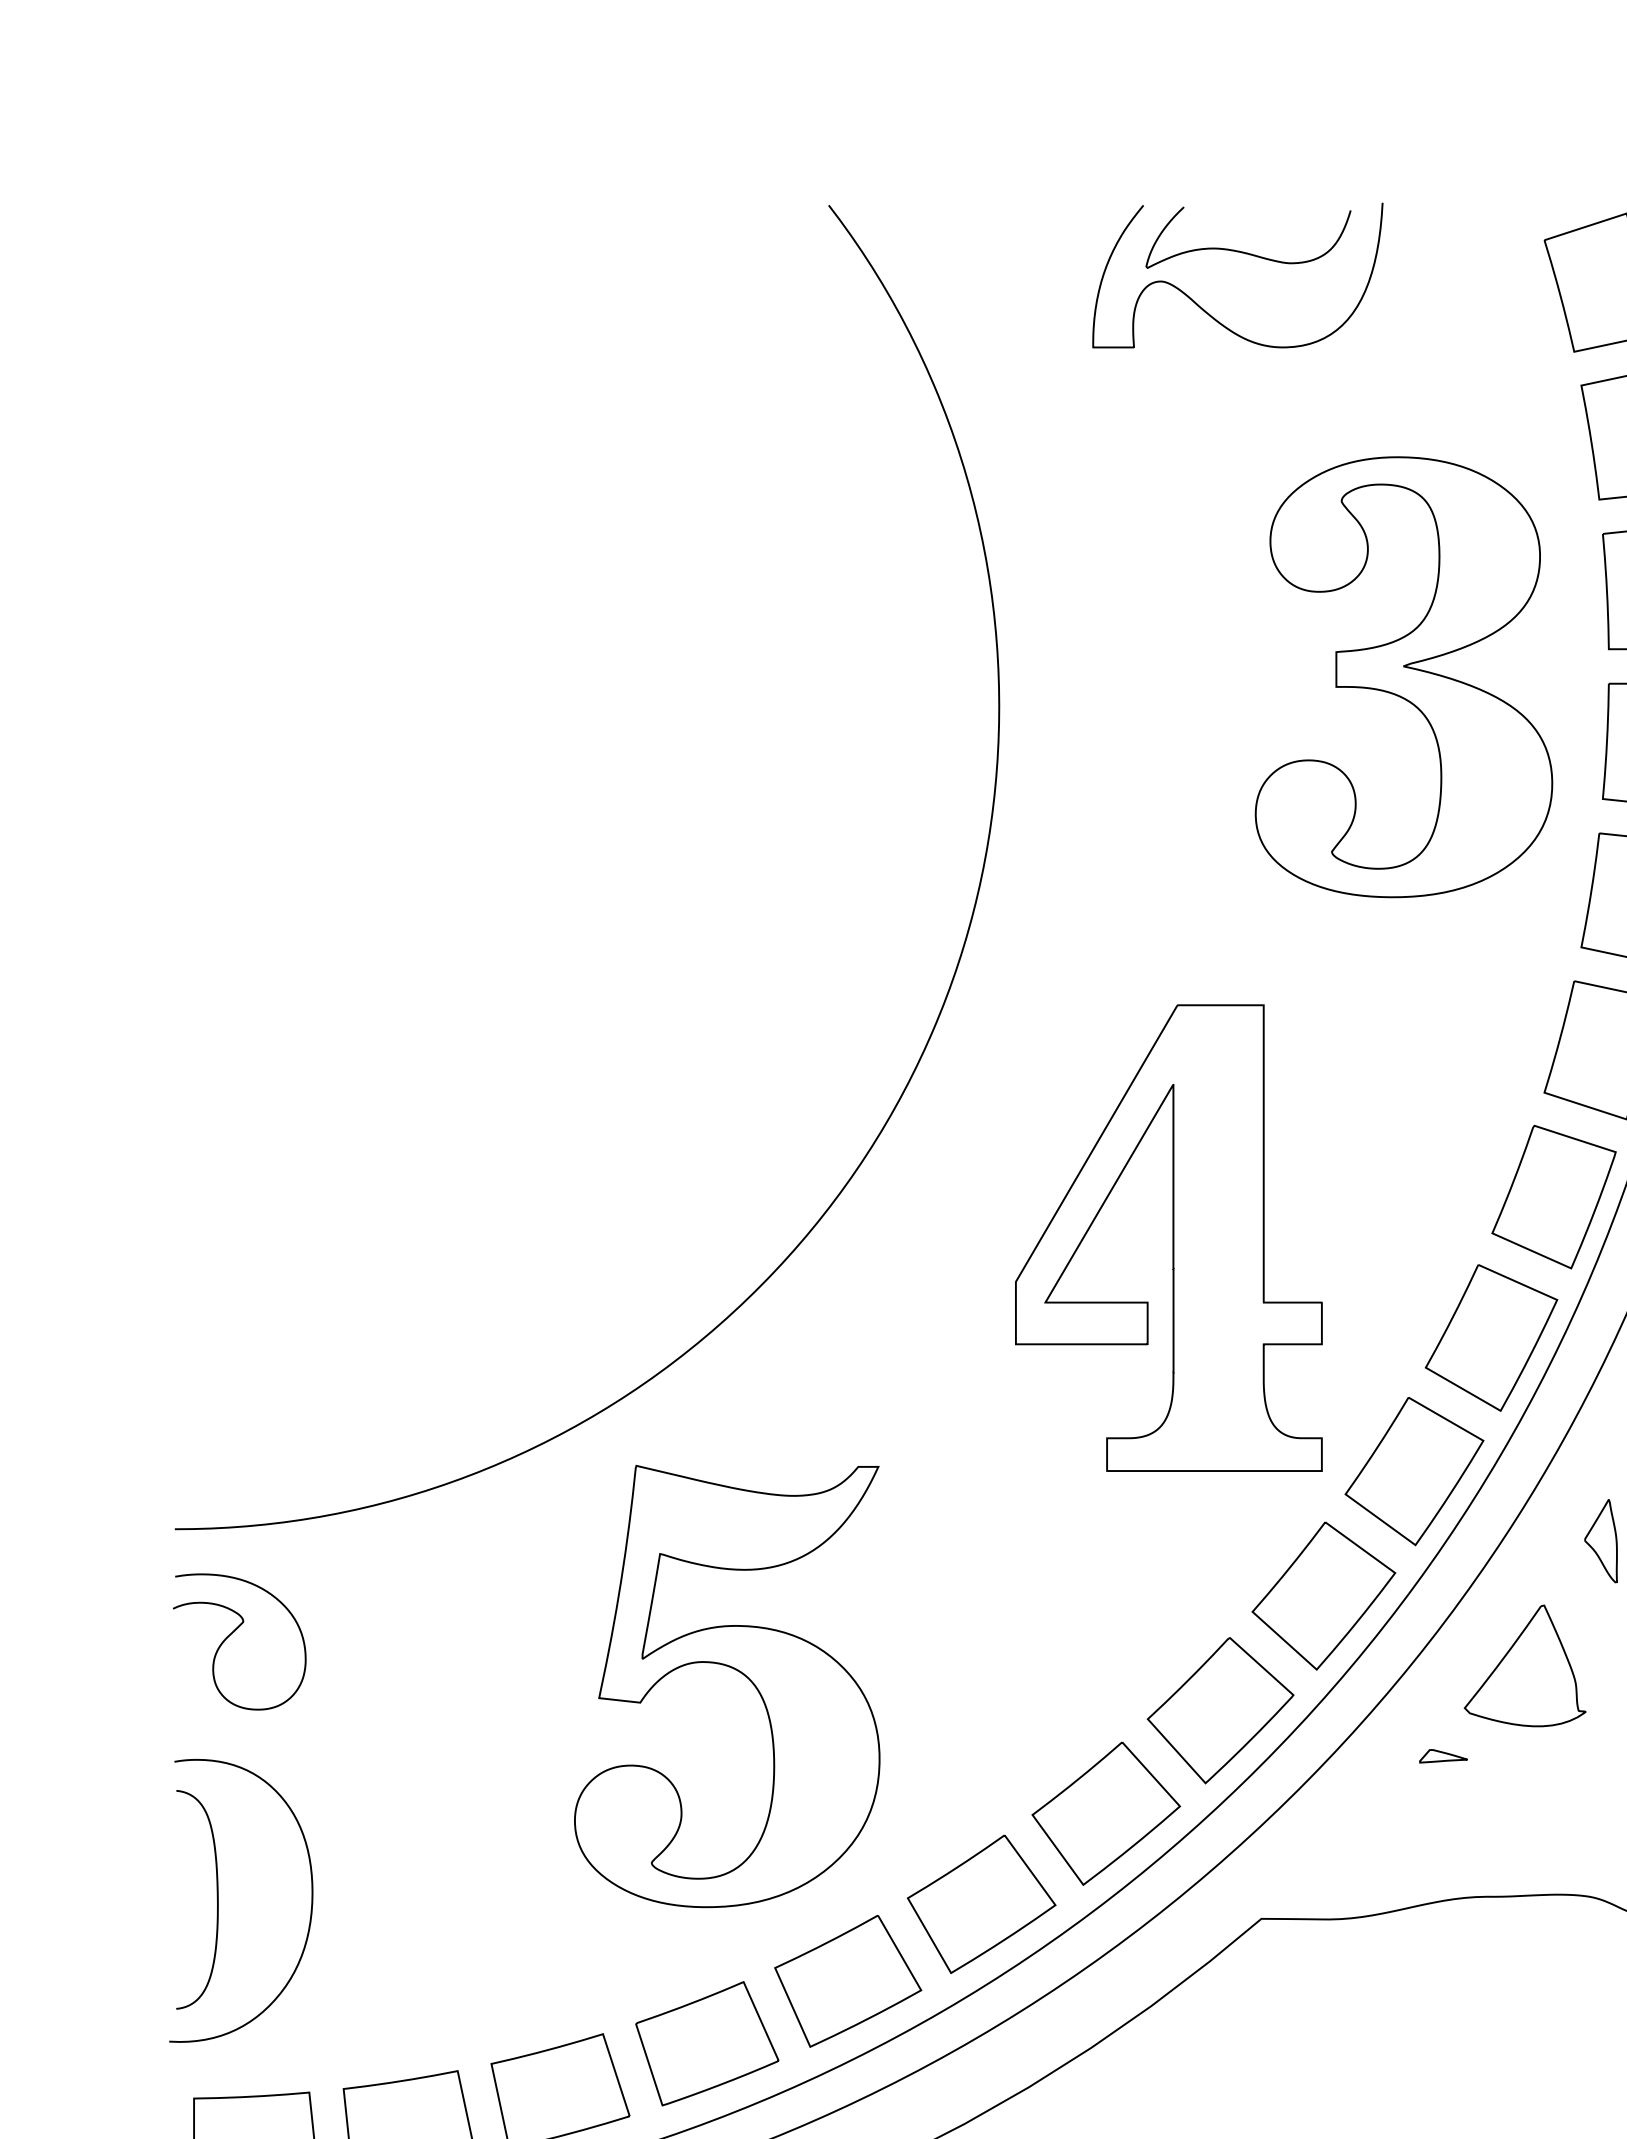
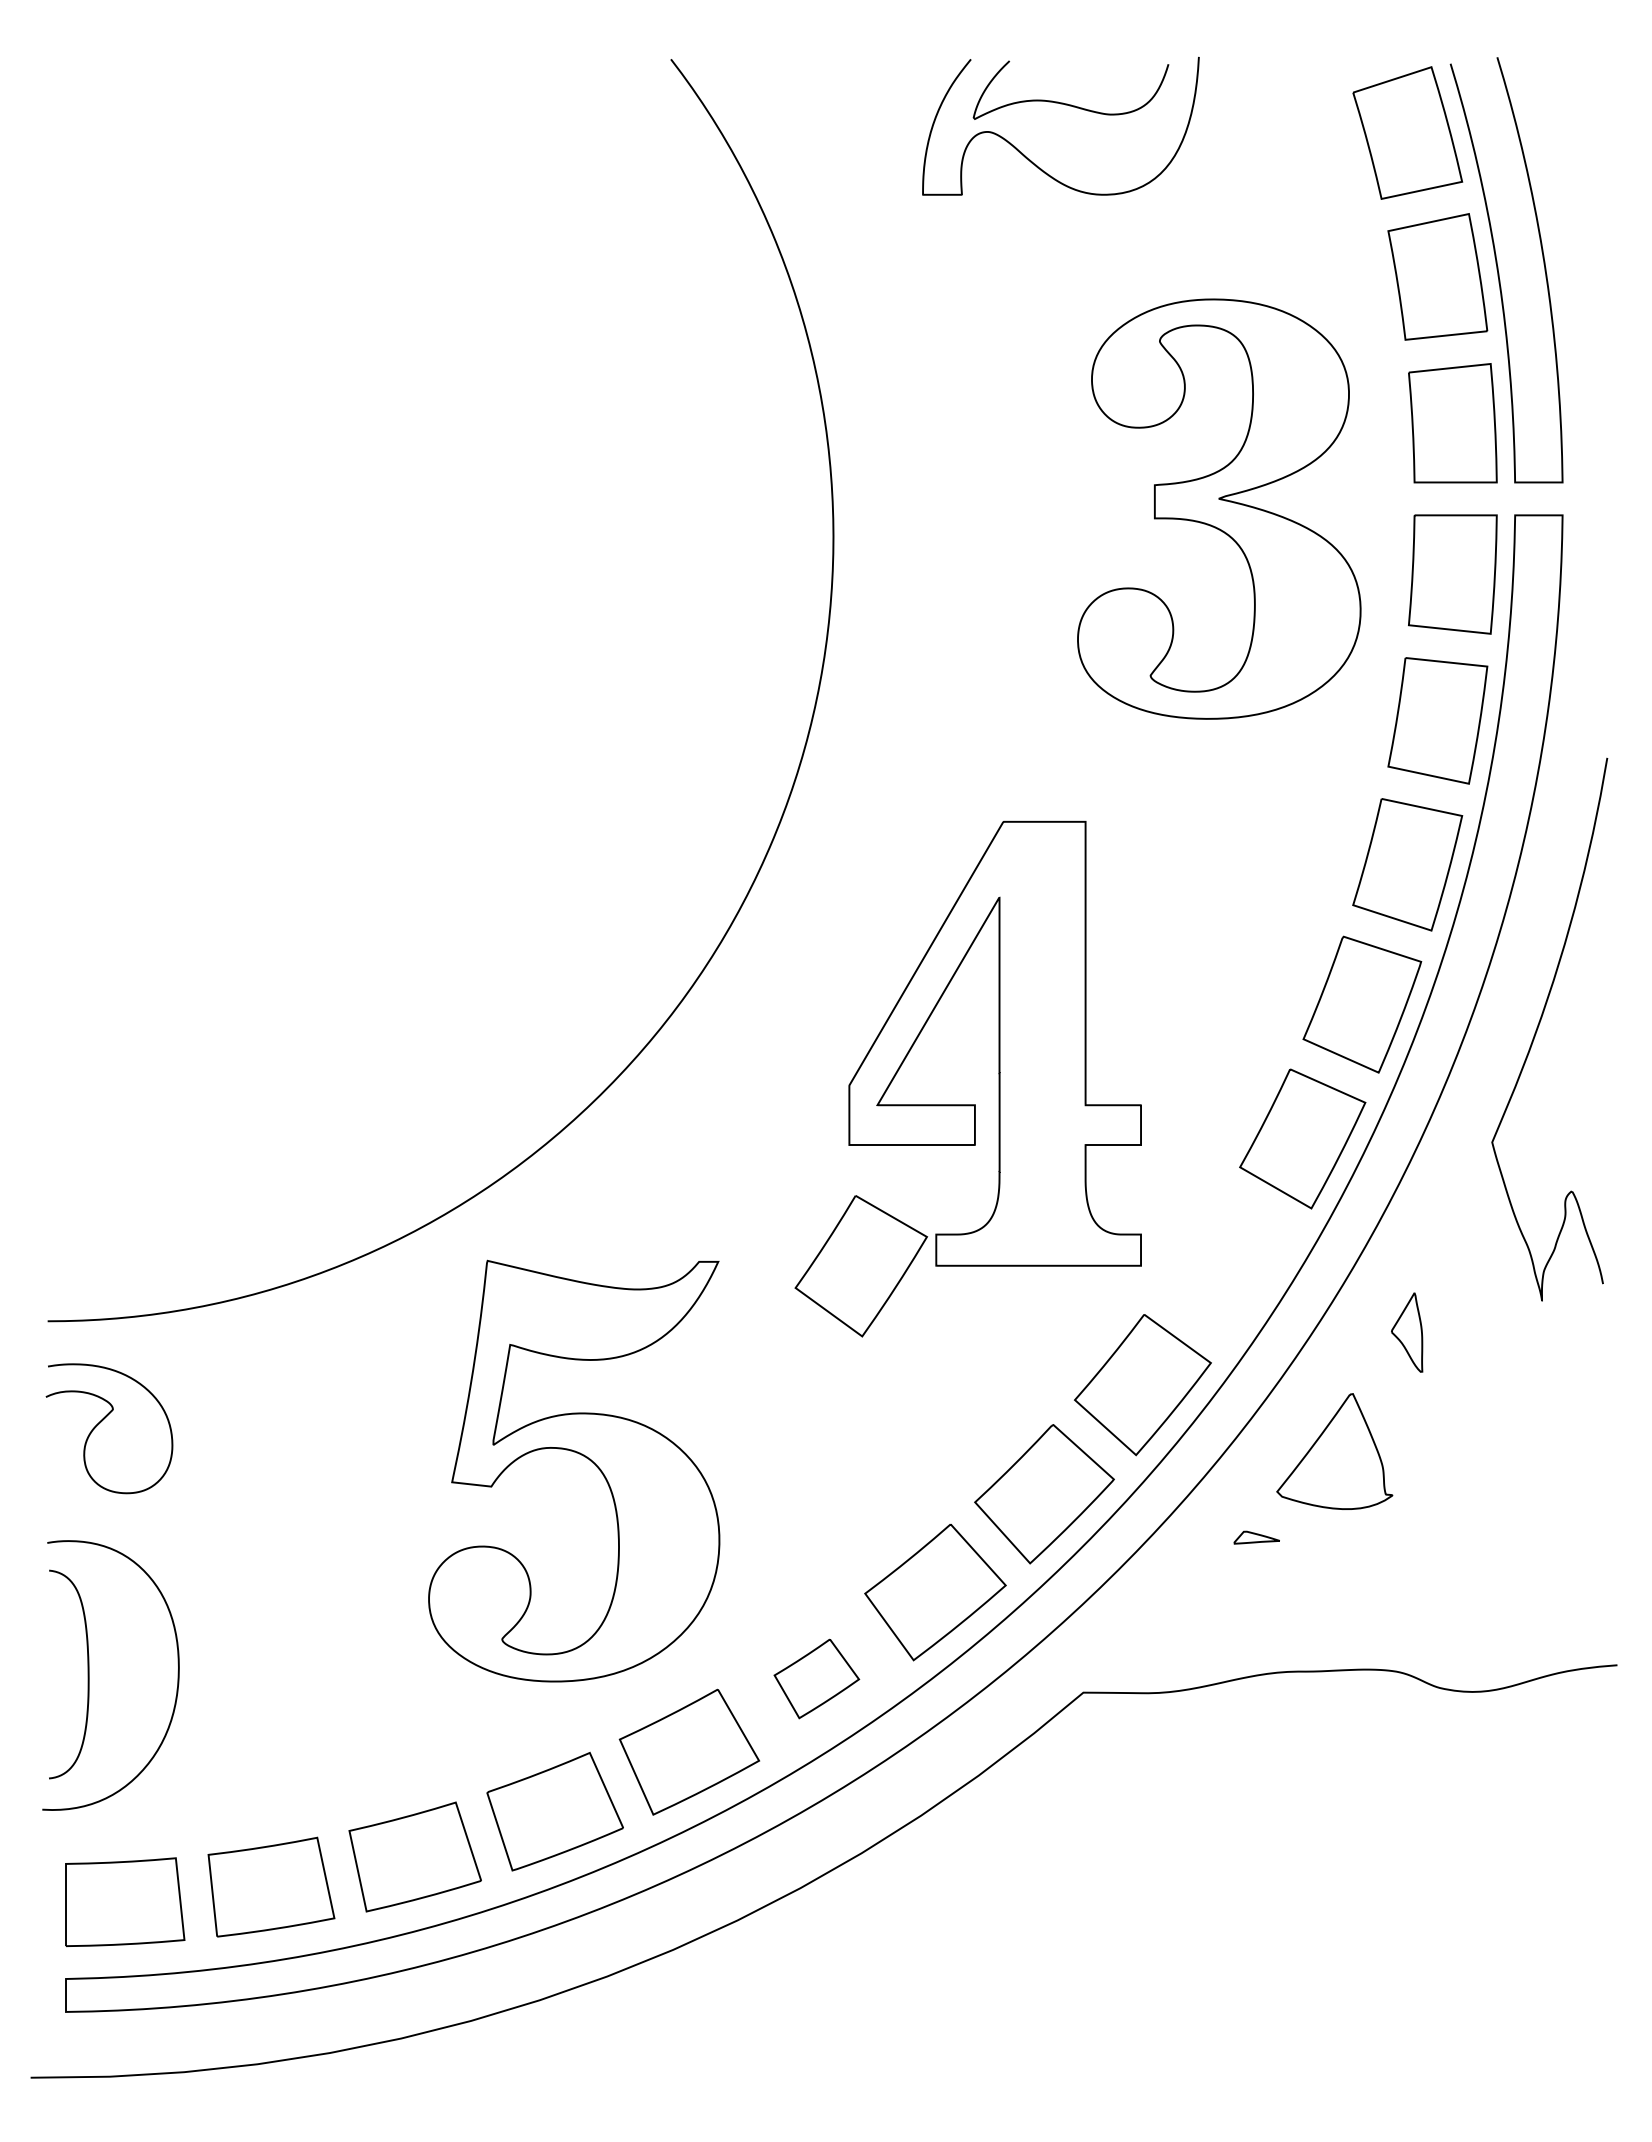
part: (1413, 1471) -> (860, 1266), moved
part: (981, 1903) -> (816, 1678), size x0.6

